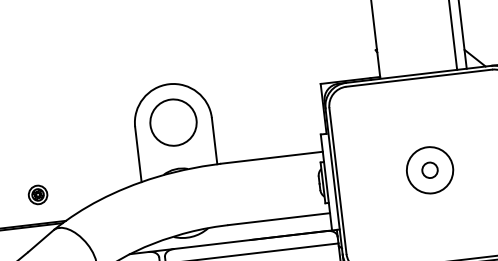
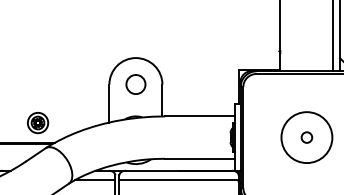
circle: (172, 122) -> (135, 84), size x0.6
circle: (429, 170) -> (306, 137), size x1.6
part: (37, 194) -> (37, 122), size x1.6

